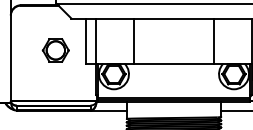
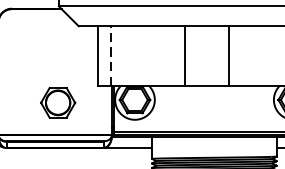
line: (133, 40) -> (184, 55), moved
line: (214, 40) -> (229, 55), moved
line: (96, 41) -> (111, 56), solid -> dashed
part: (55, 50) -> (57, 102), moved

